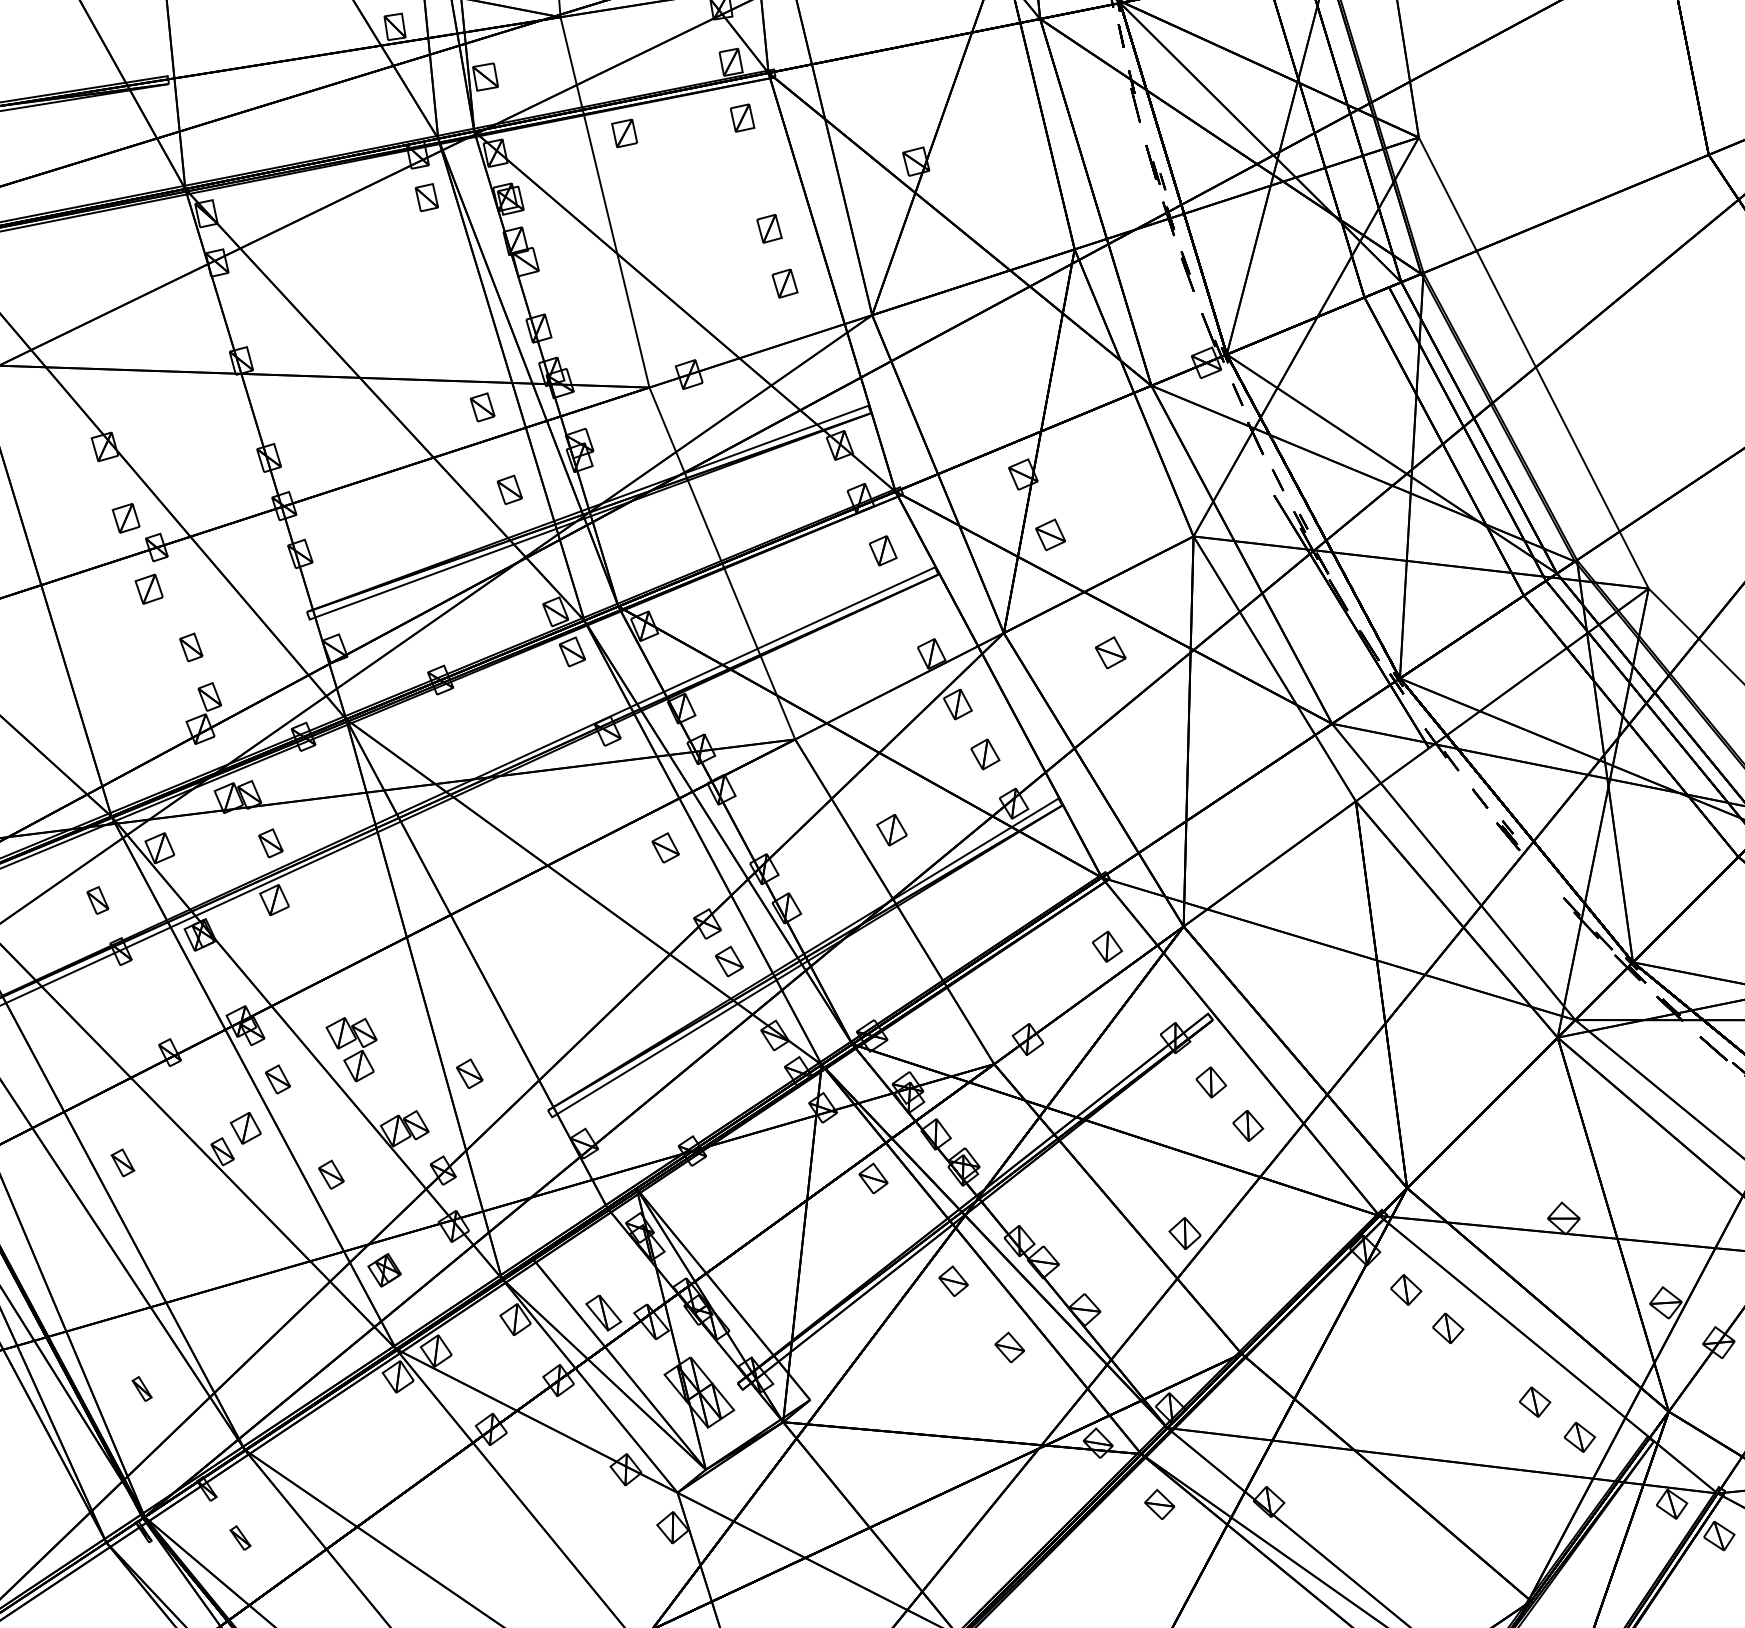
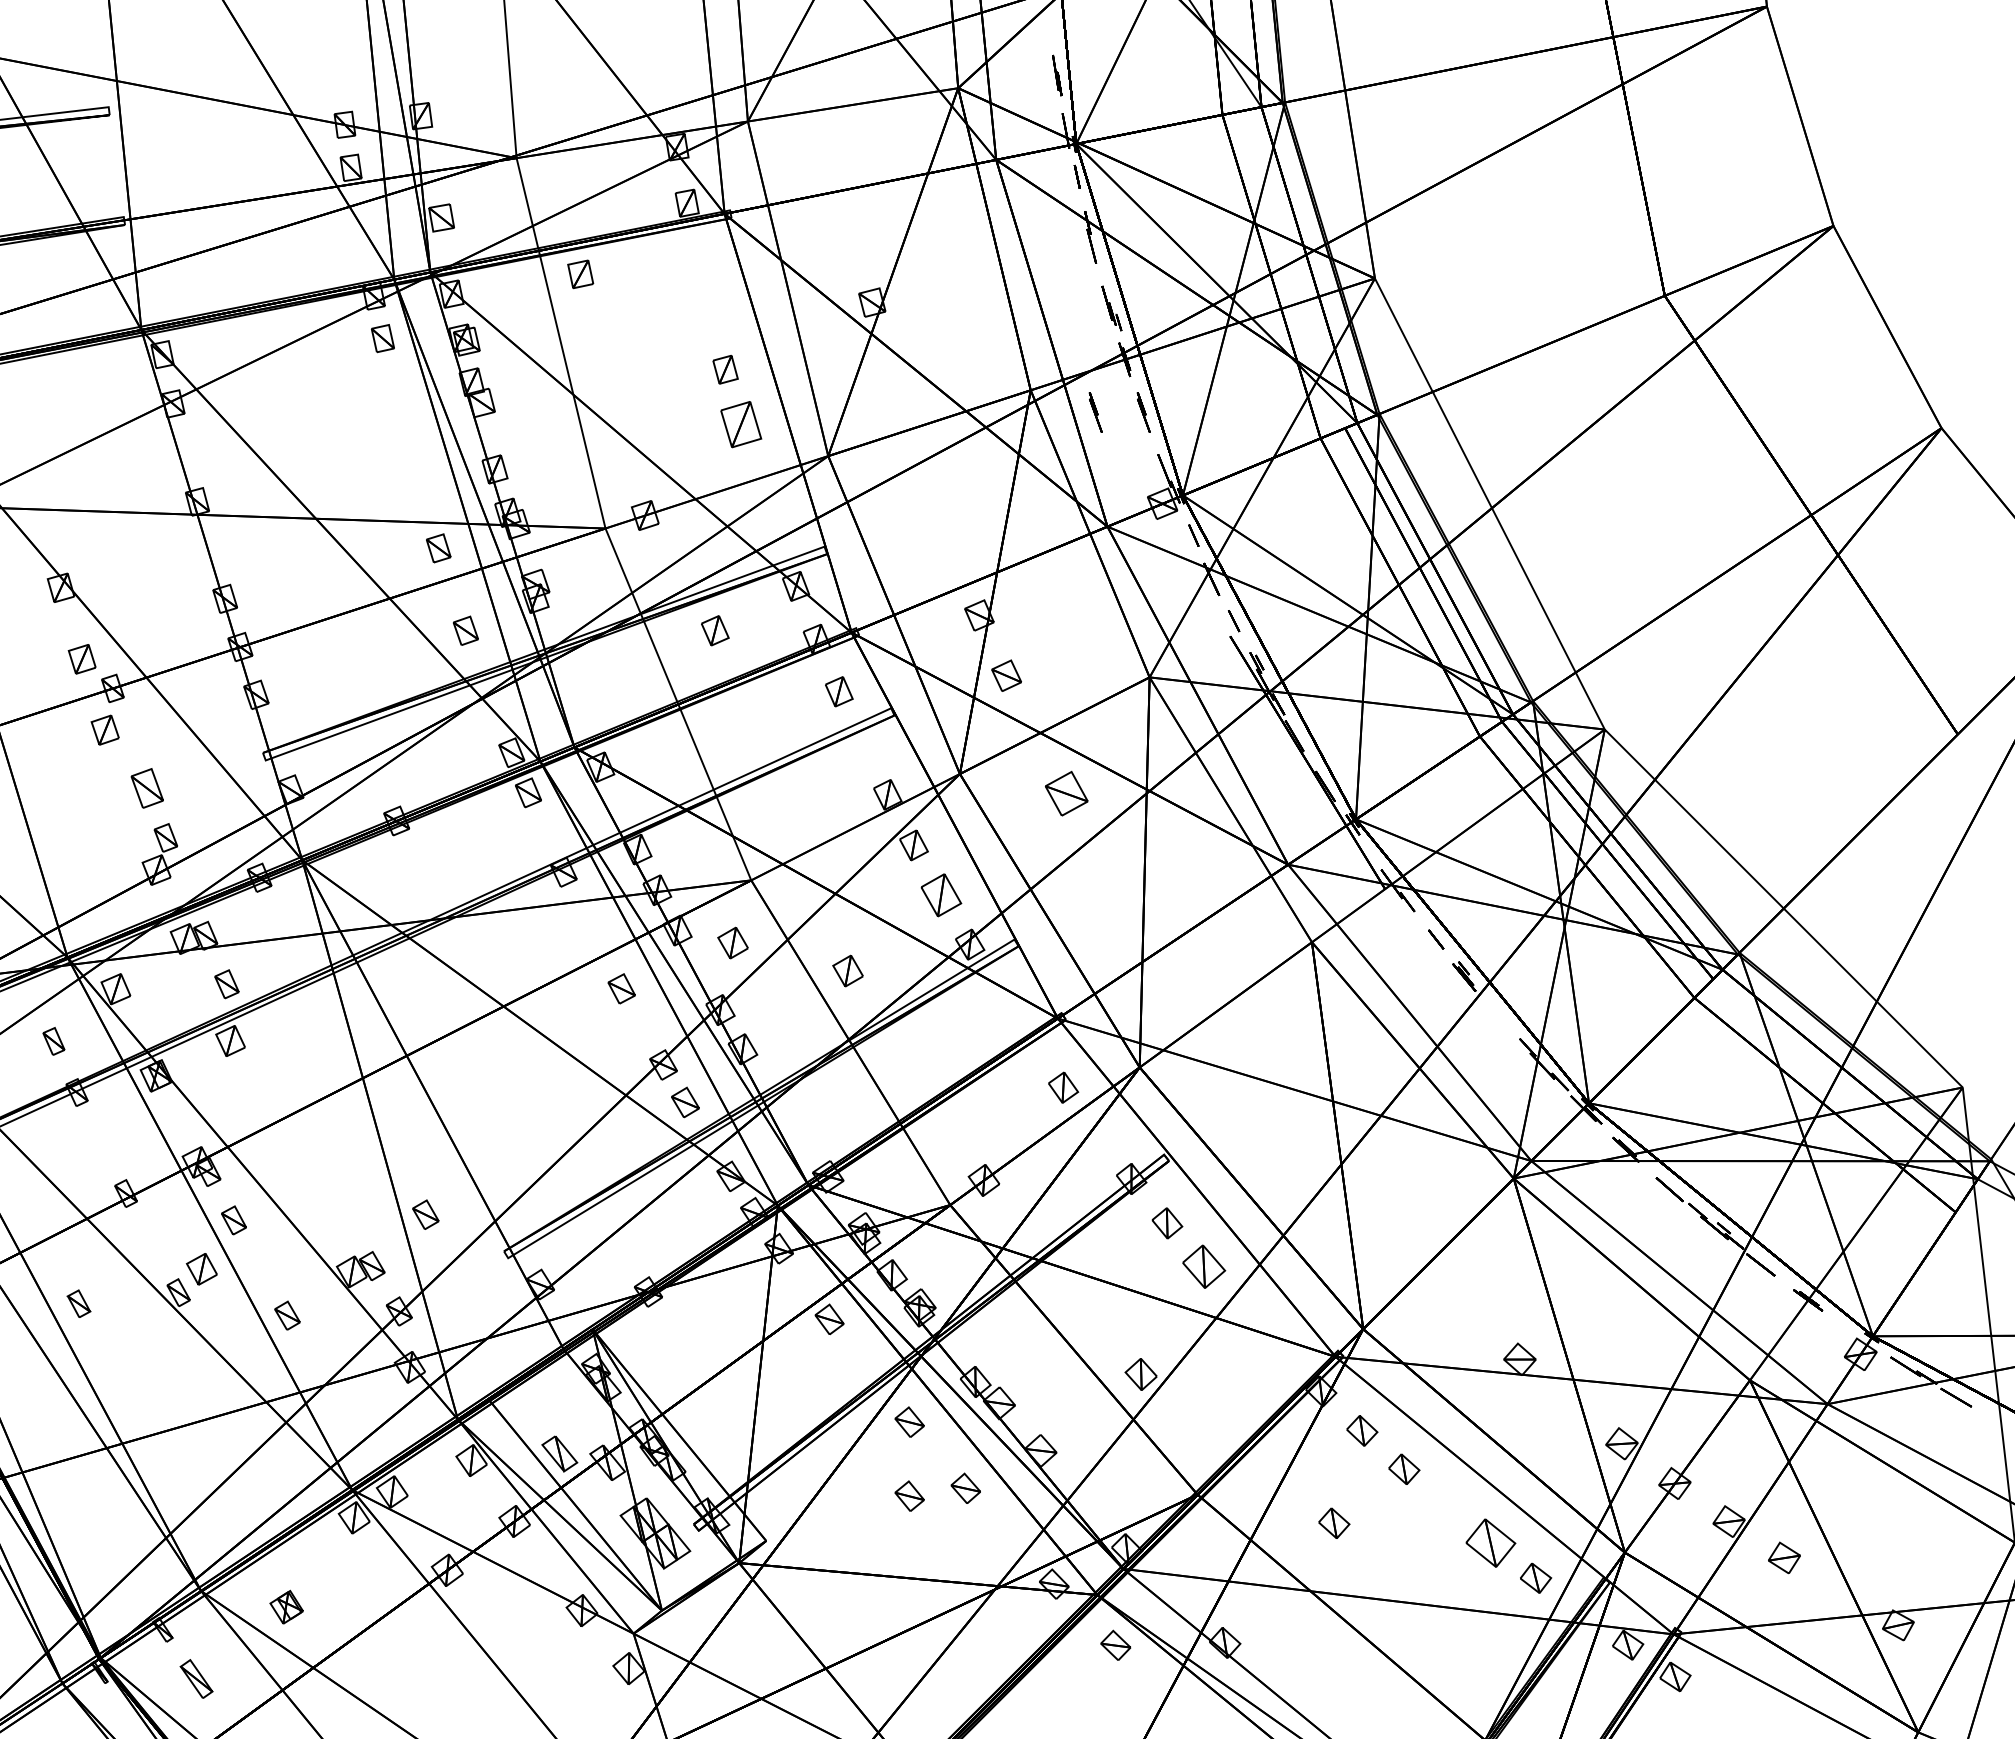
part: (742, 117) -> (698, 258), removed
part: (1139, 271) -> (1095, 412), added
part: (784, 283) -> (740, 424), size x1.6
part: (759, 489) -> (715, 630), added
part: (191, 647) -> (147, 788), size x1.4
part: (1110, 652) -> (1066, 793), size x1.4
part: (985, 754) -> (941, 895), size x1.4
part: (776, 801) -> (732, 942), added
part: (351, 1049) -> (307, 1190), removed
part: (1248, 1125) -> (1204, 1266), size x1.4
part: (384, 1269) -> (286, 1606), moved
part: (953, 1354) -> (909, 1495), added
part: (1378, 1381) -> (1334, 1522), added
part: (141, 1388) -> (97, 1529), removed
part: (1535, 1401) -> (1491, 1542), size x1.6
part: (240, 1537) -> (196, 1678), size x1.6

